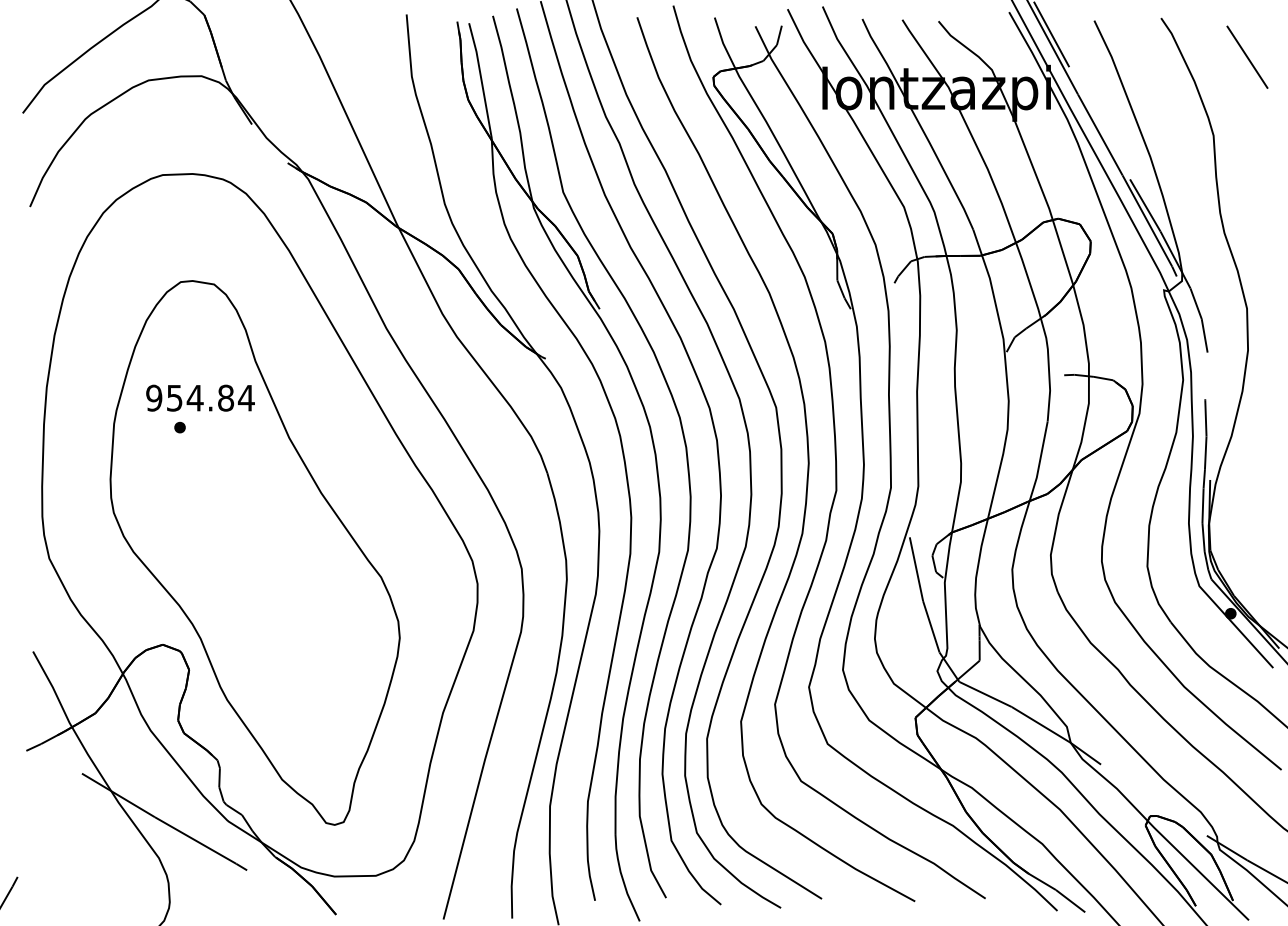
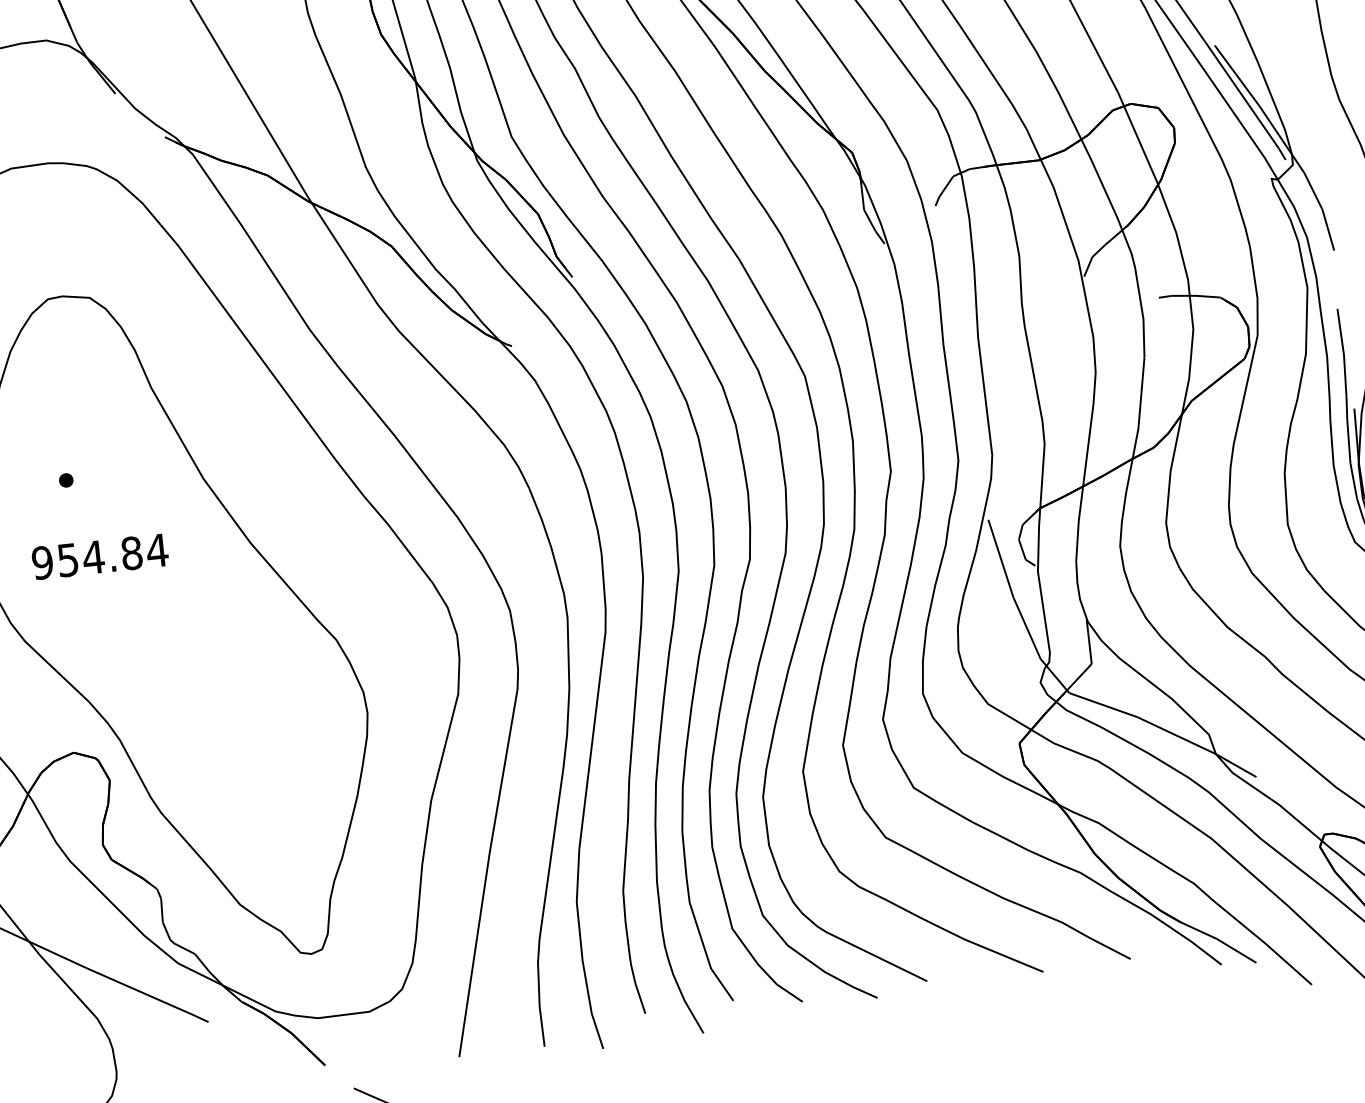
text: (200, 397) -> (100, 555), moved

